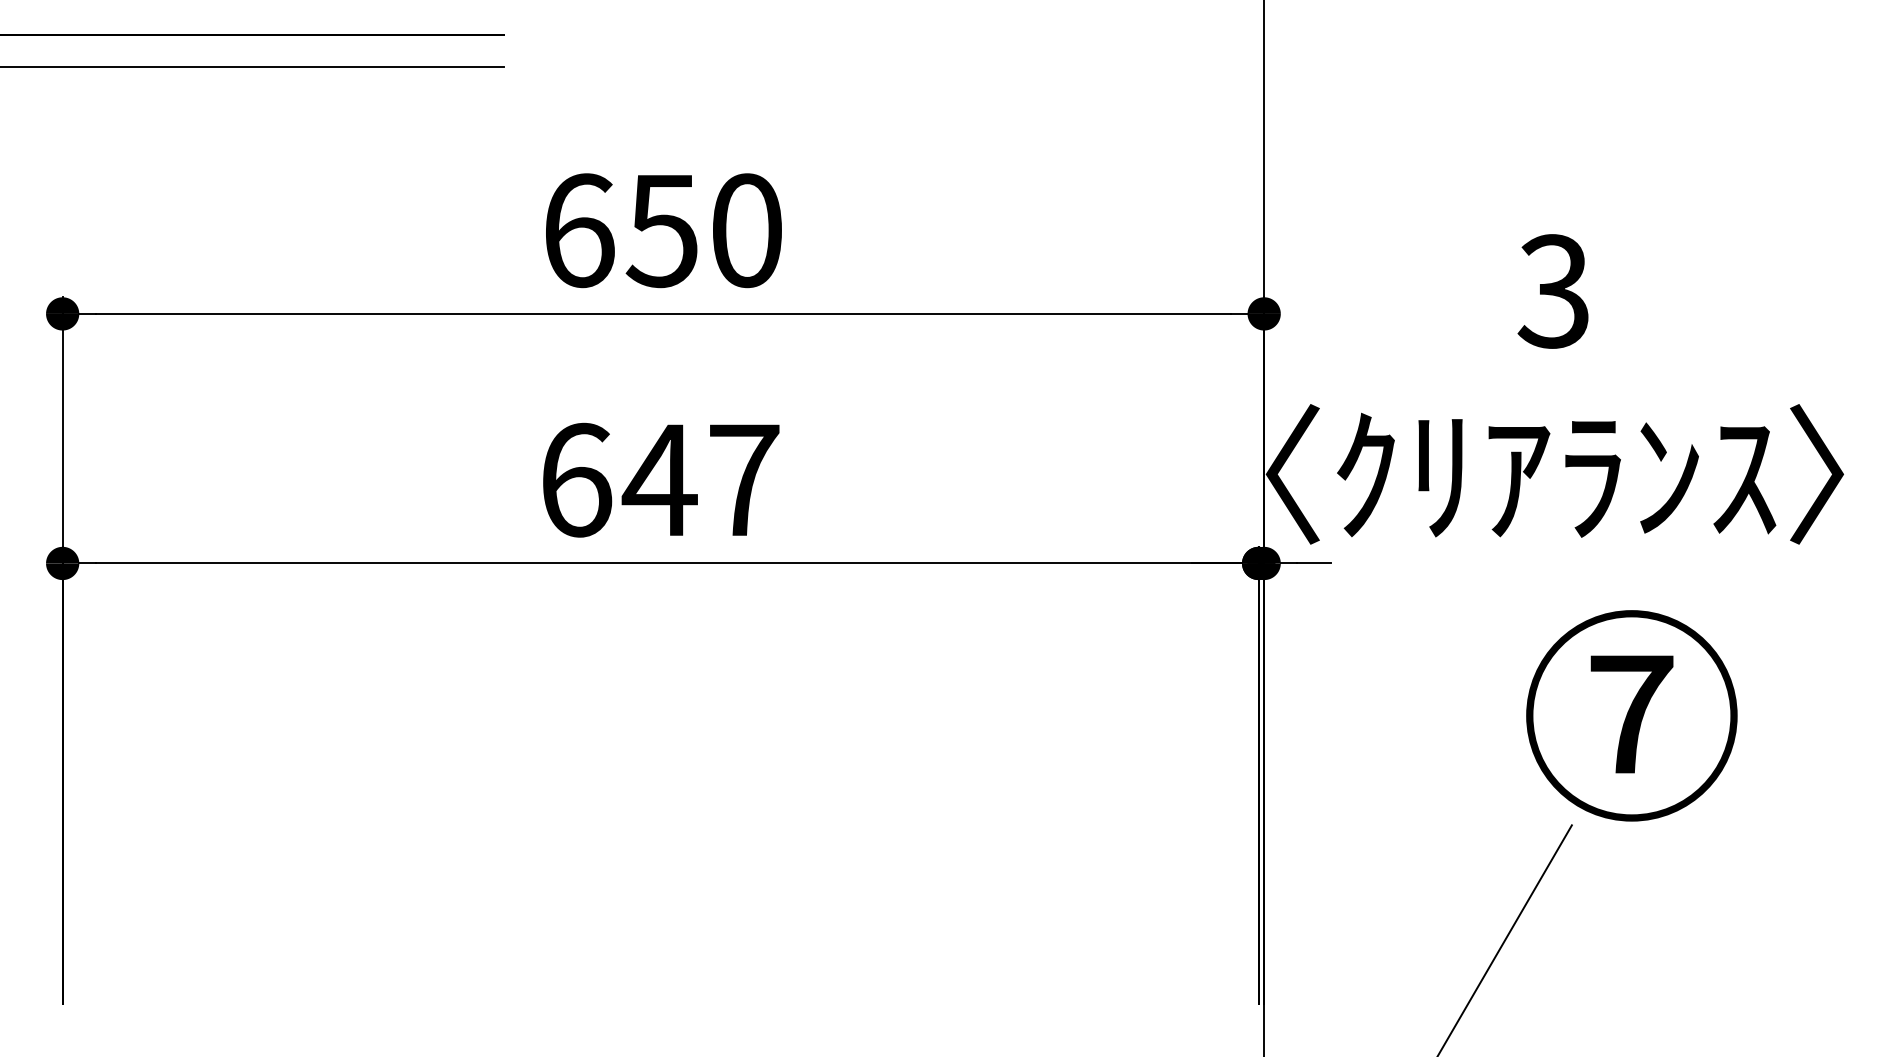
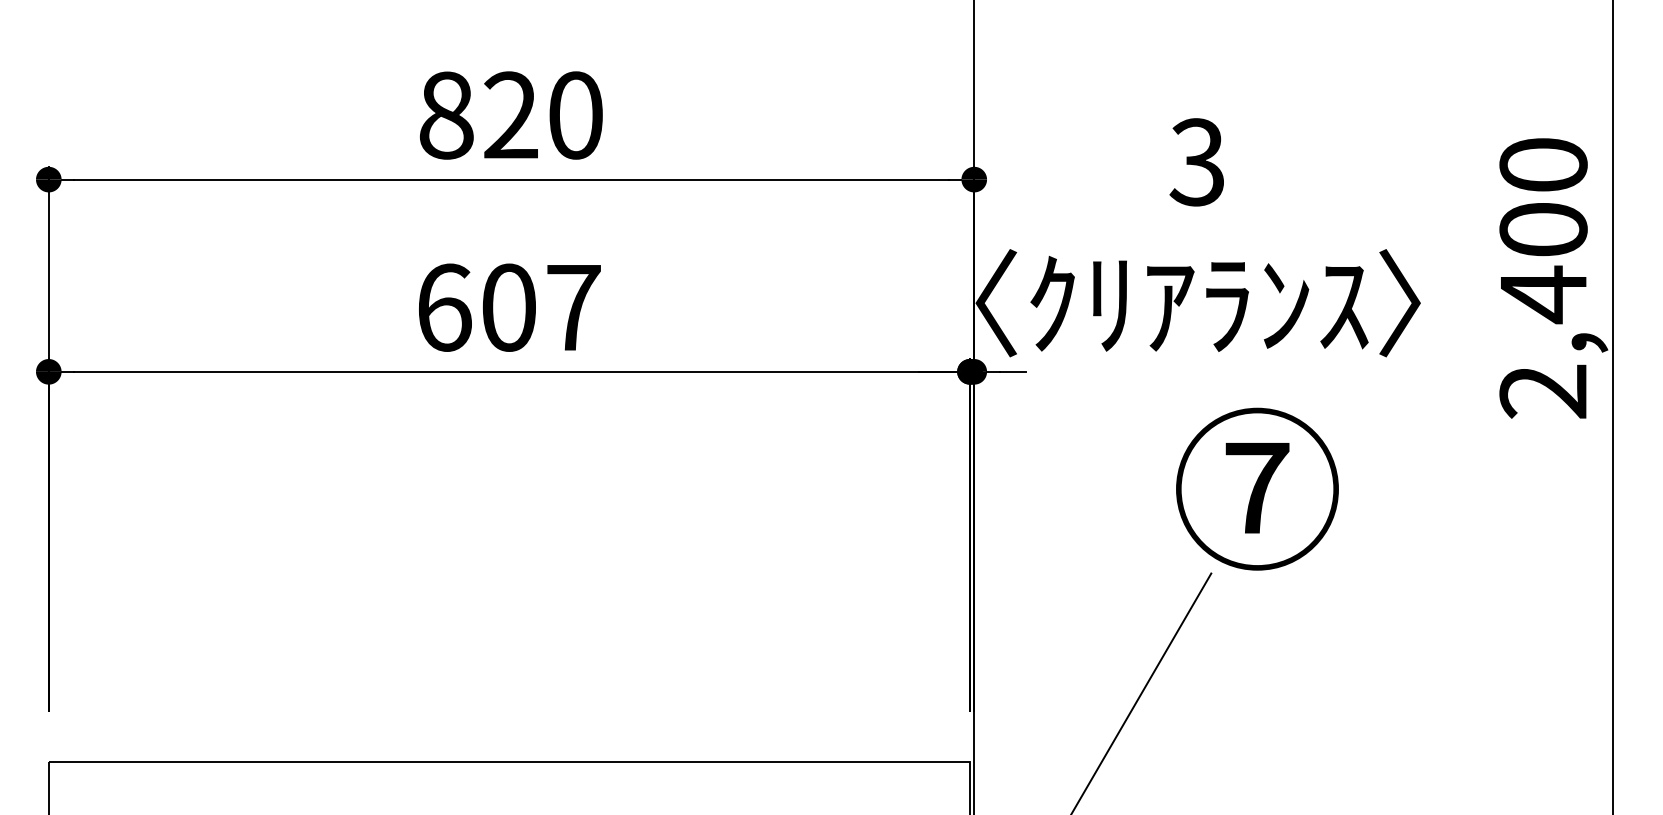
text: (620, 230) -> (478, 115), 650 -> 820
text: (659, 479) -> (508, 307), 647 -> 607

